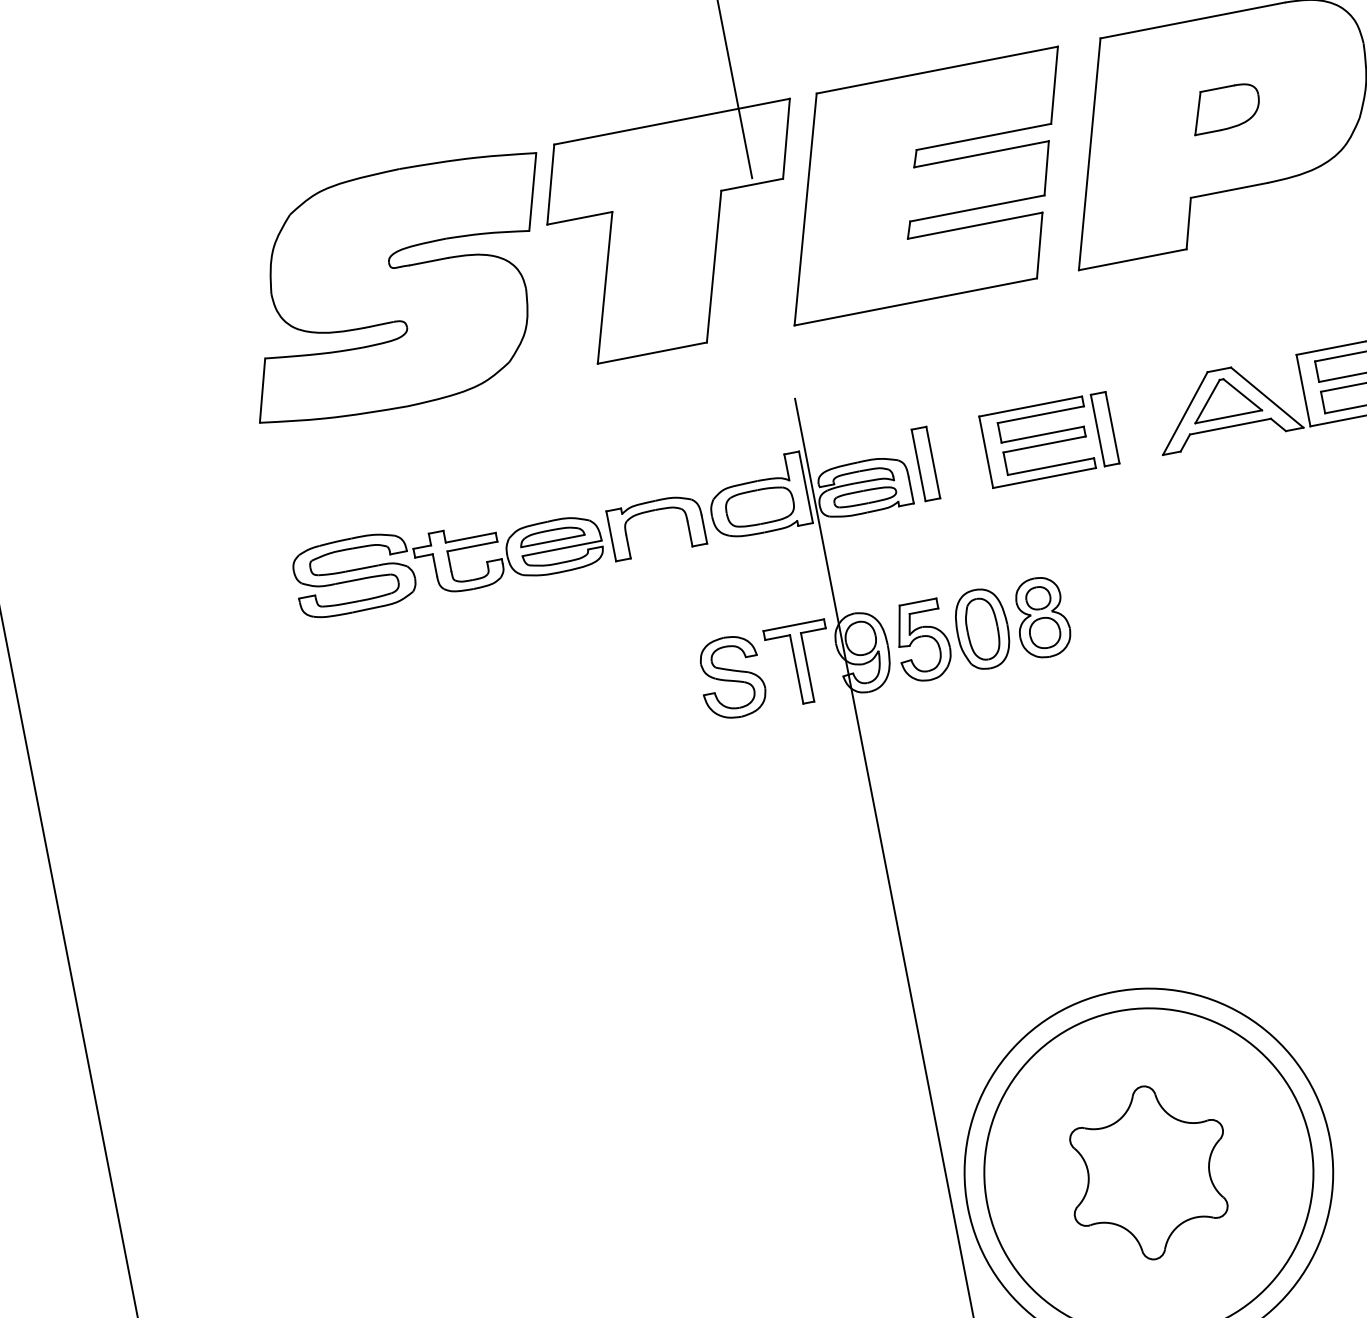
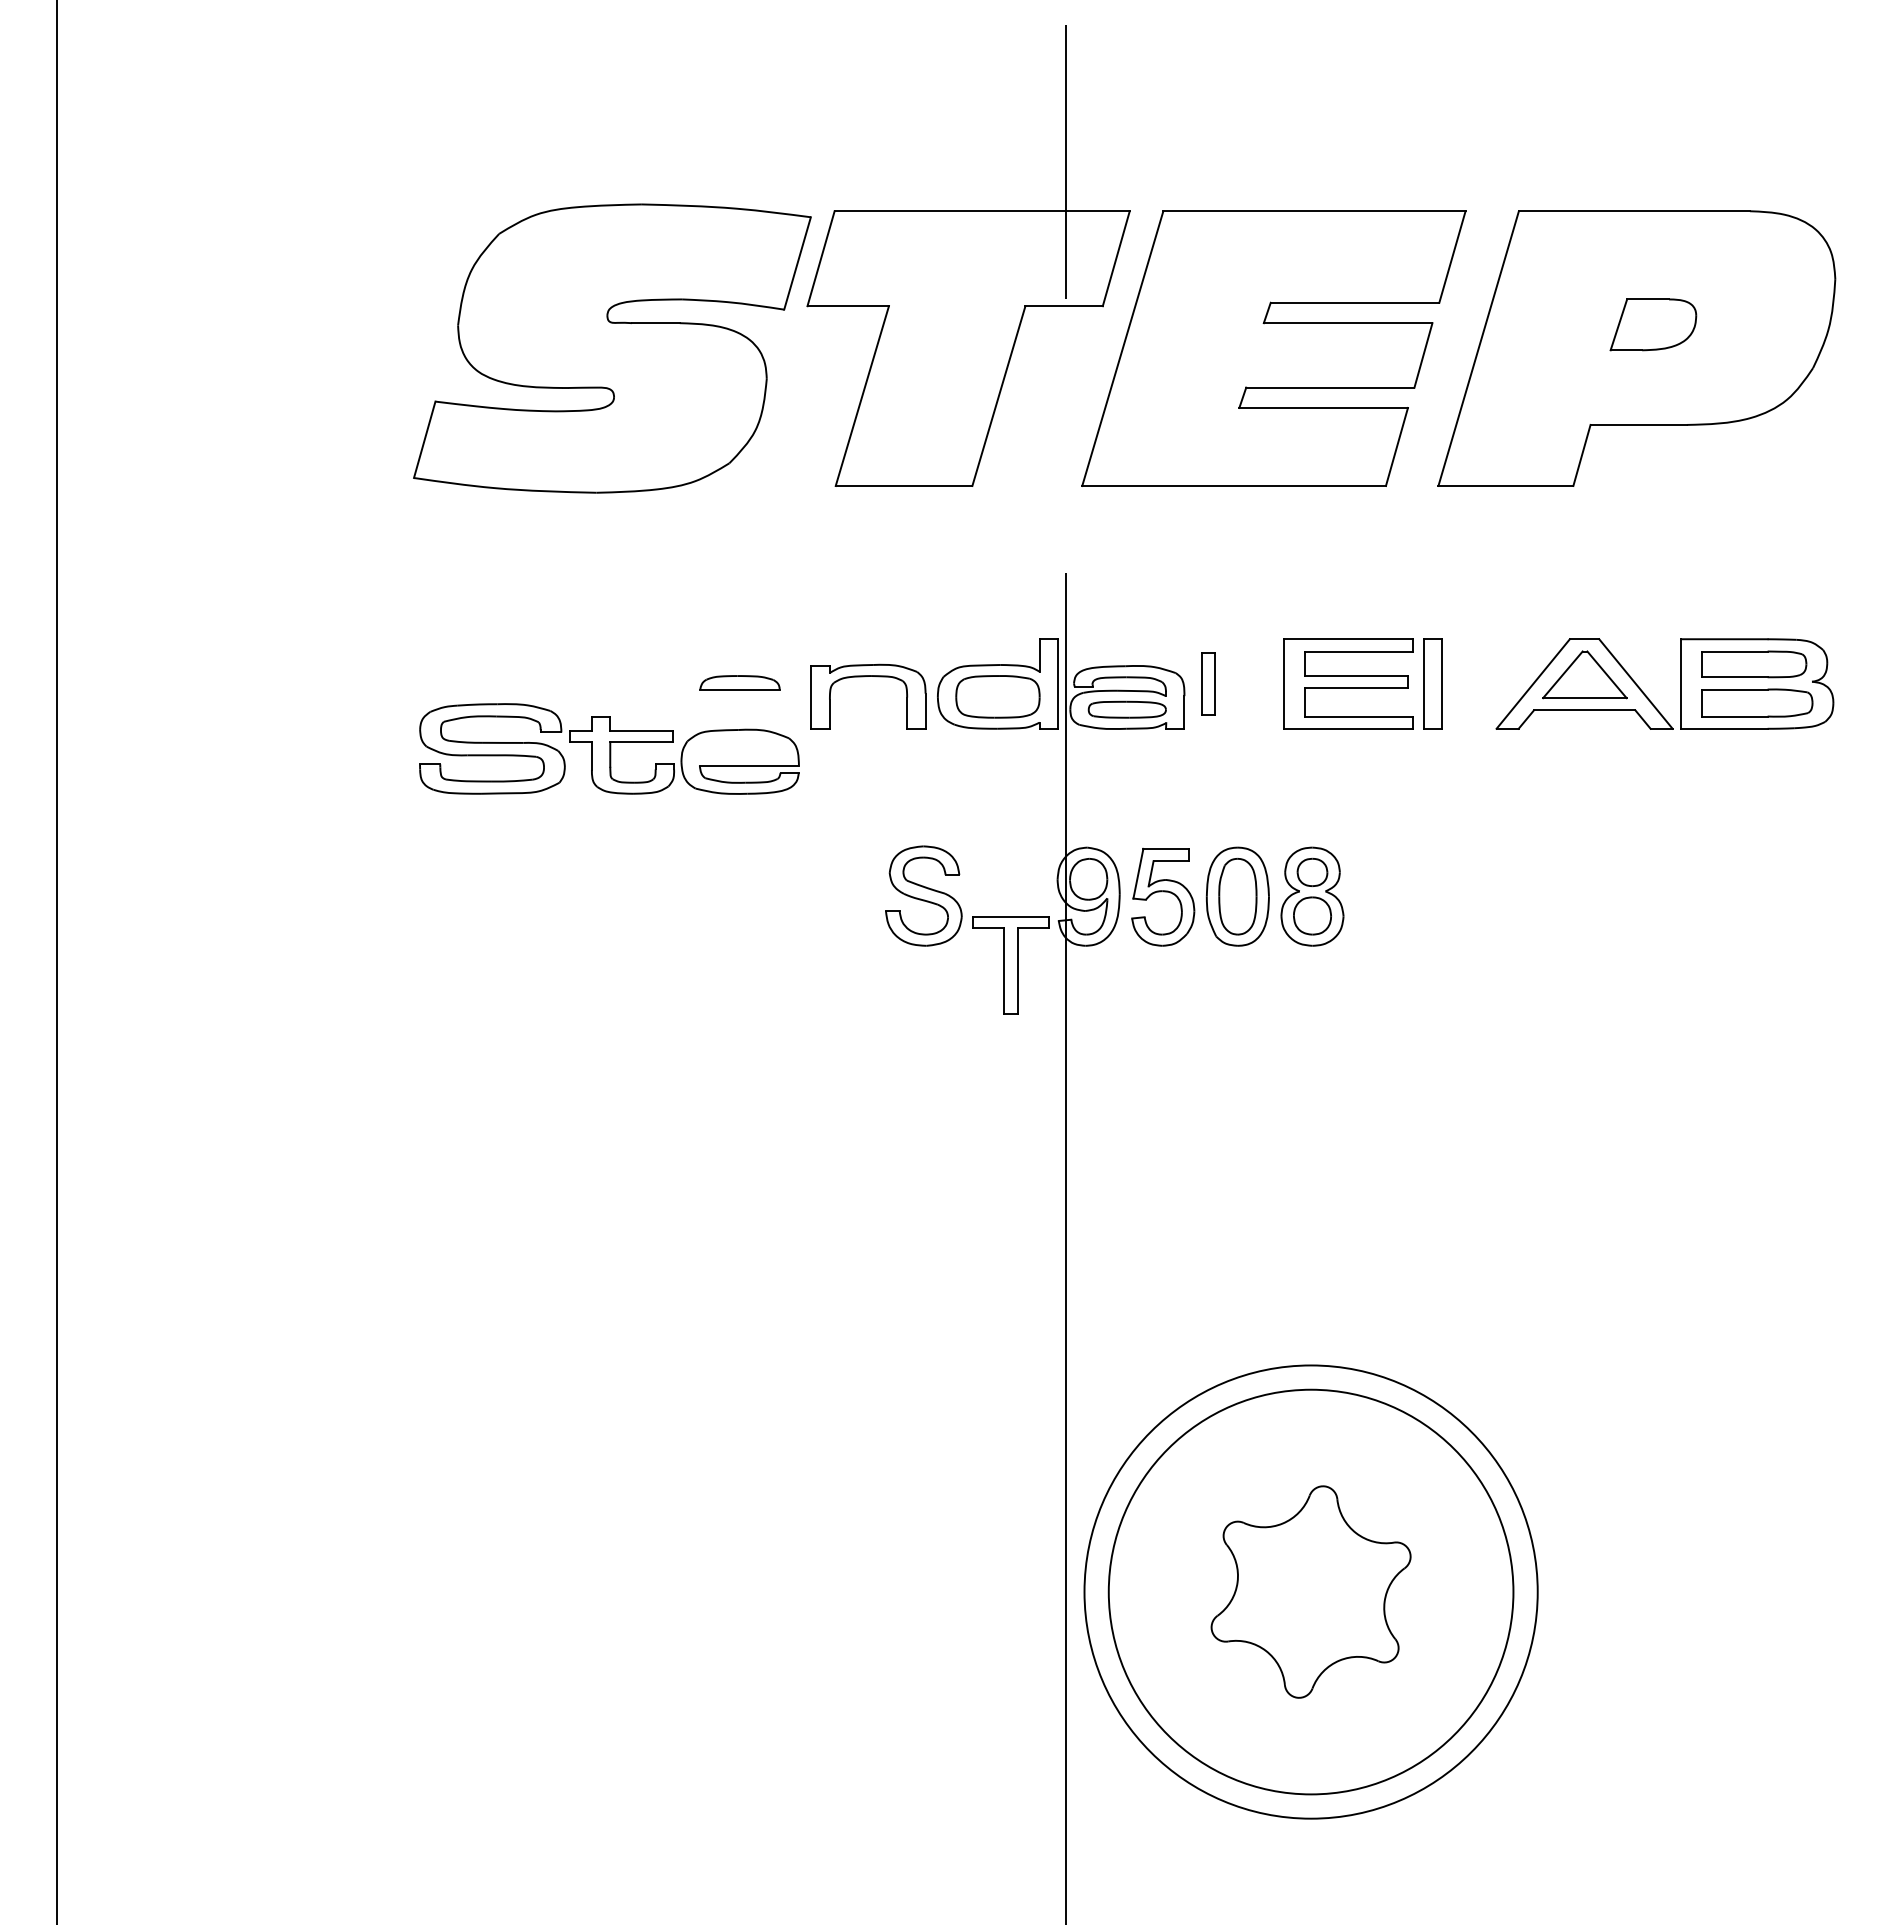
part: (926, 463) -> (1208, 683), size x0.7
part: (447, 556) -> (609, 748), moved
part: (801, 664) -> (1010, 965), moved

